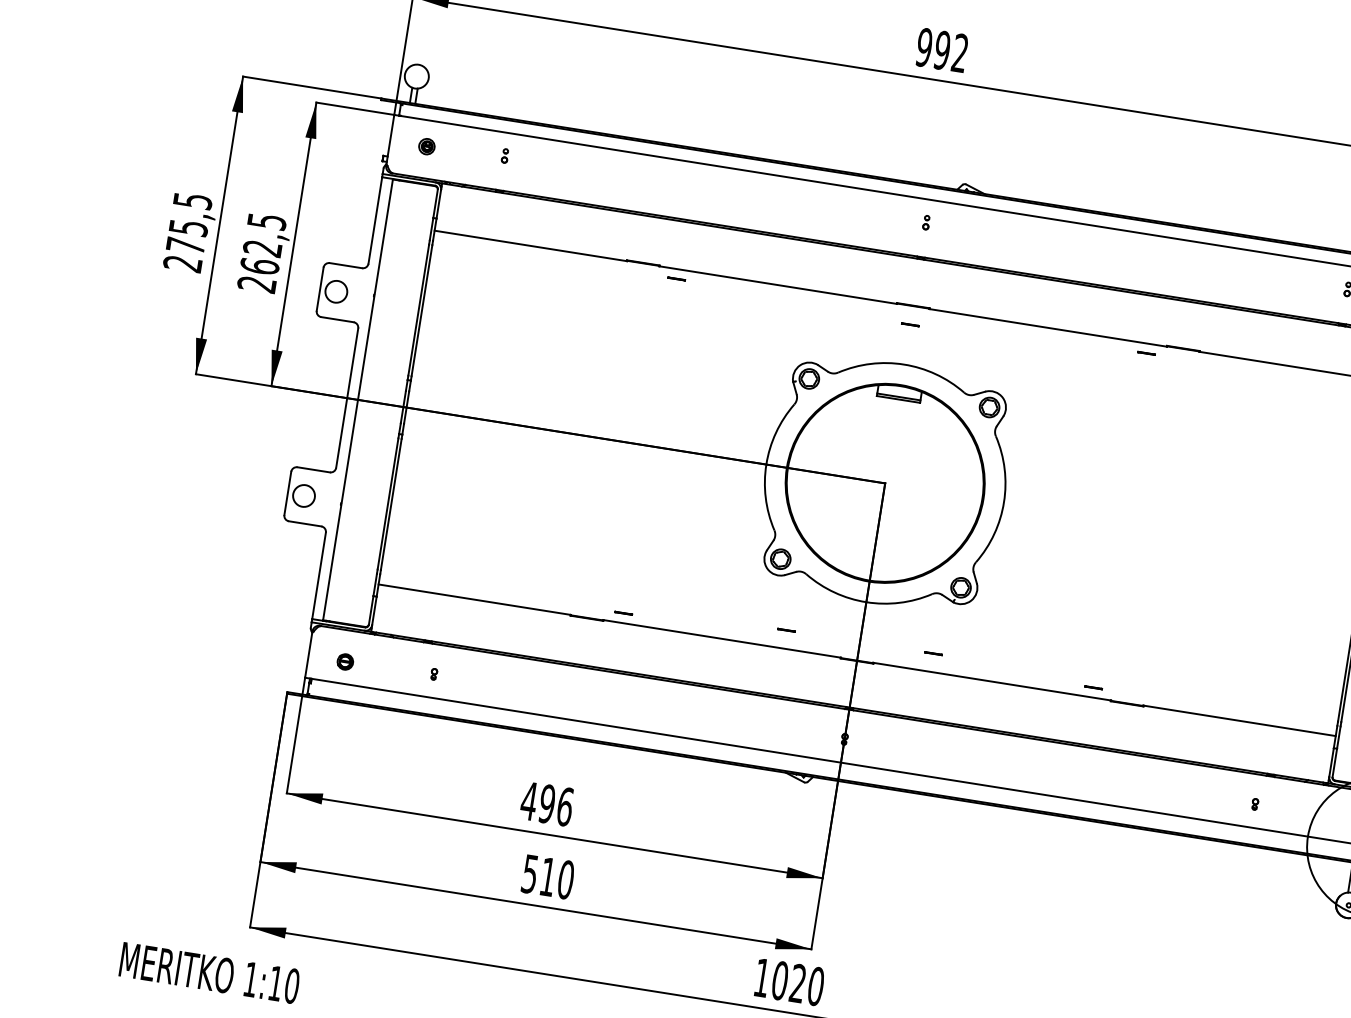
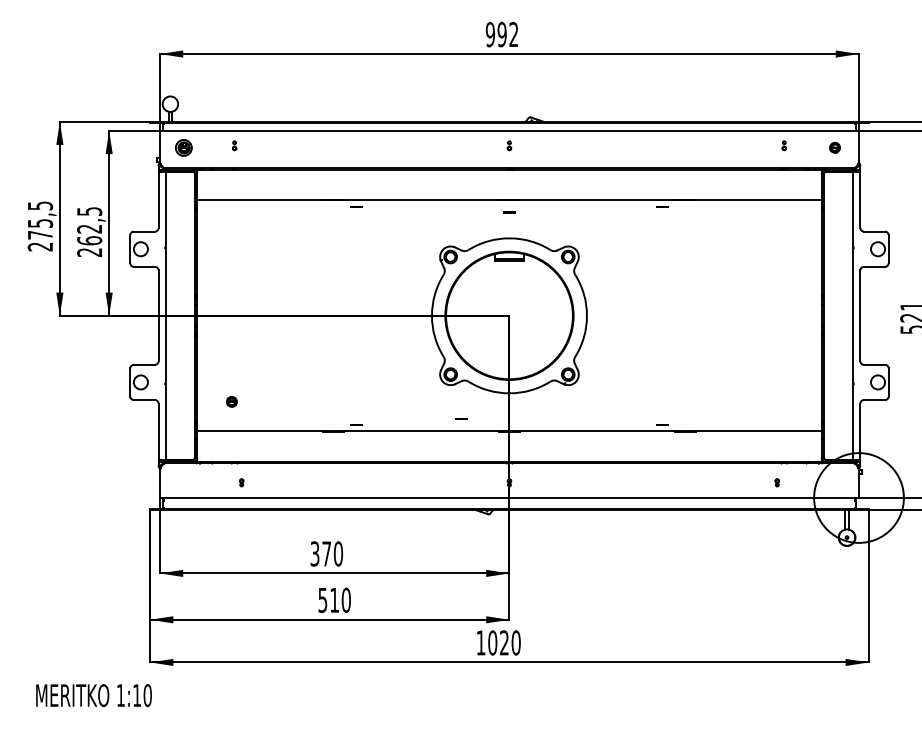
part: (426, 146) -> (183, 147), size x1.6
line: (933, 652) -> (557, 418), removed
part: (344, 661) -> (231, 401), moved
text: (546, 803) -> (326, 553), 496 -> 370
text: (208, 972) -> (93, 695), moved

